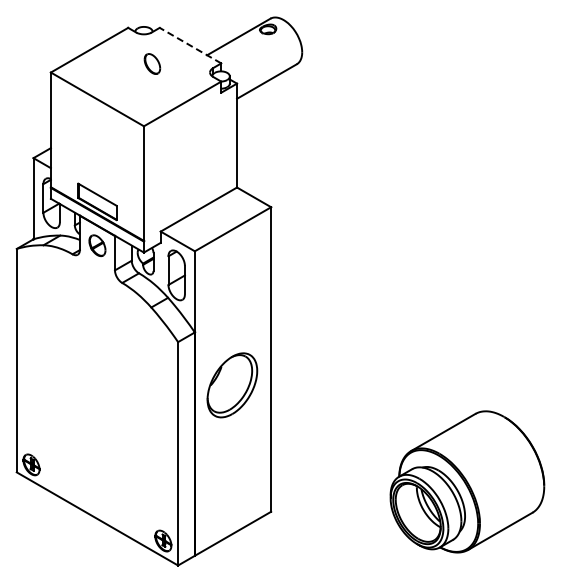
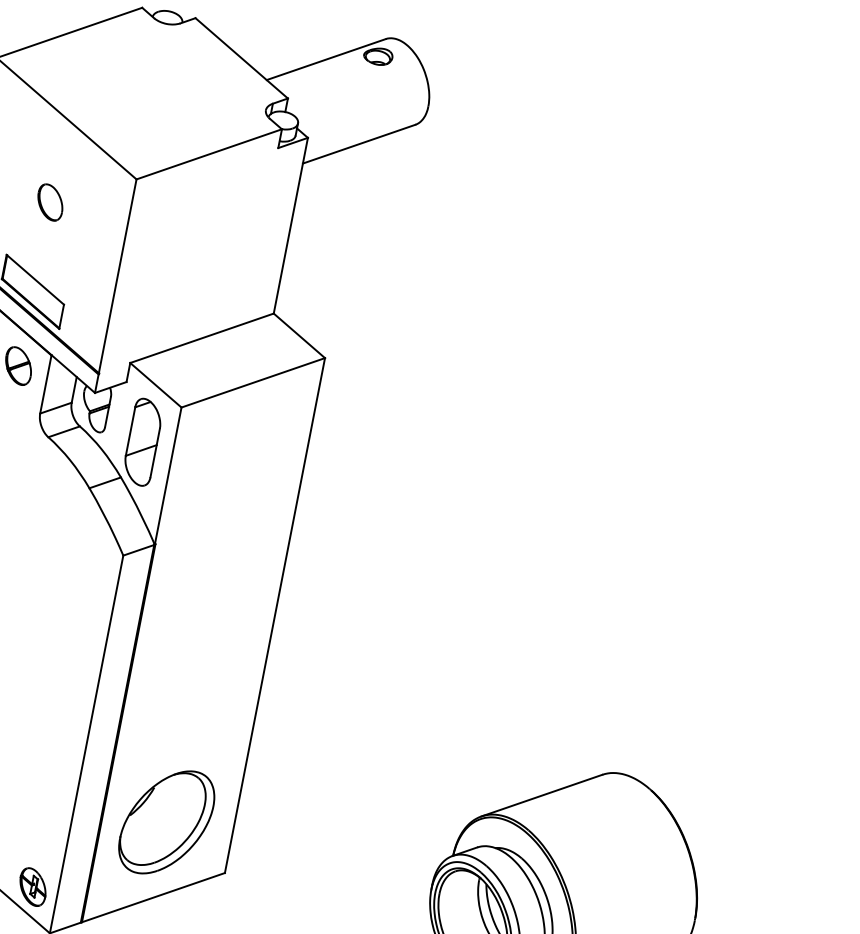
line: (190, 45) -> (241, 58), dashed -> solid
part: (152, 63) -> (50, 201), moved
part: (232, 385) -> (166, 822), moved

